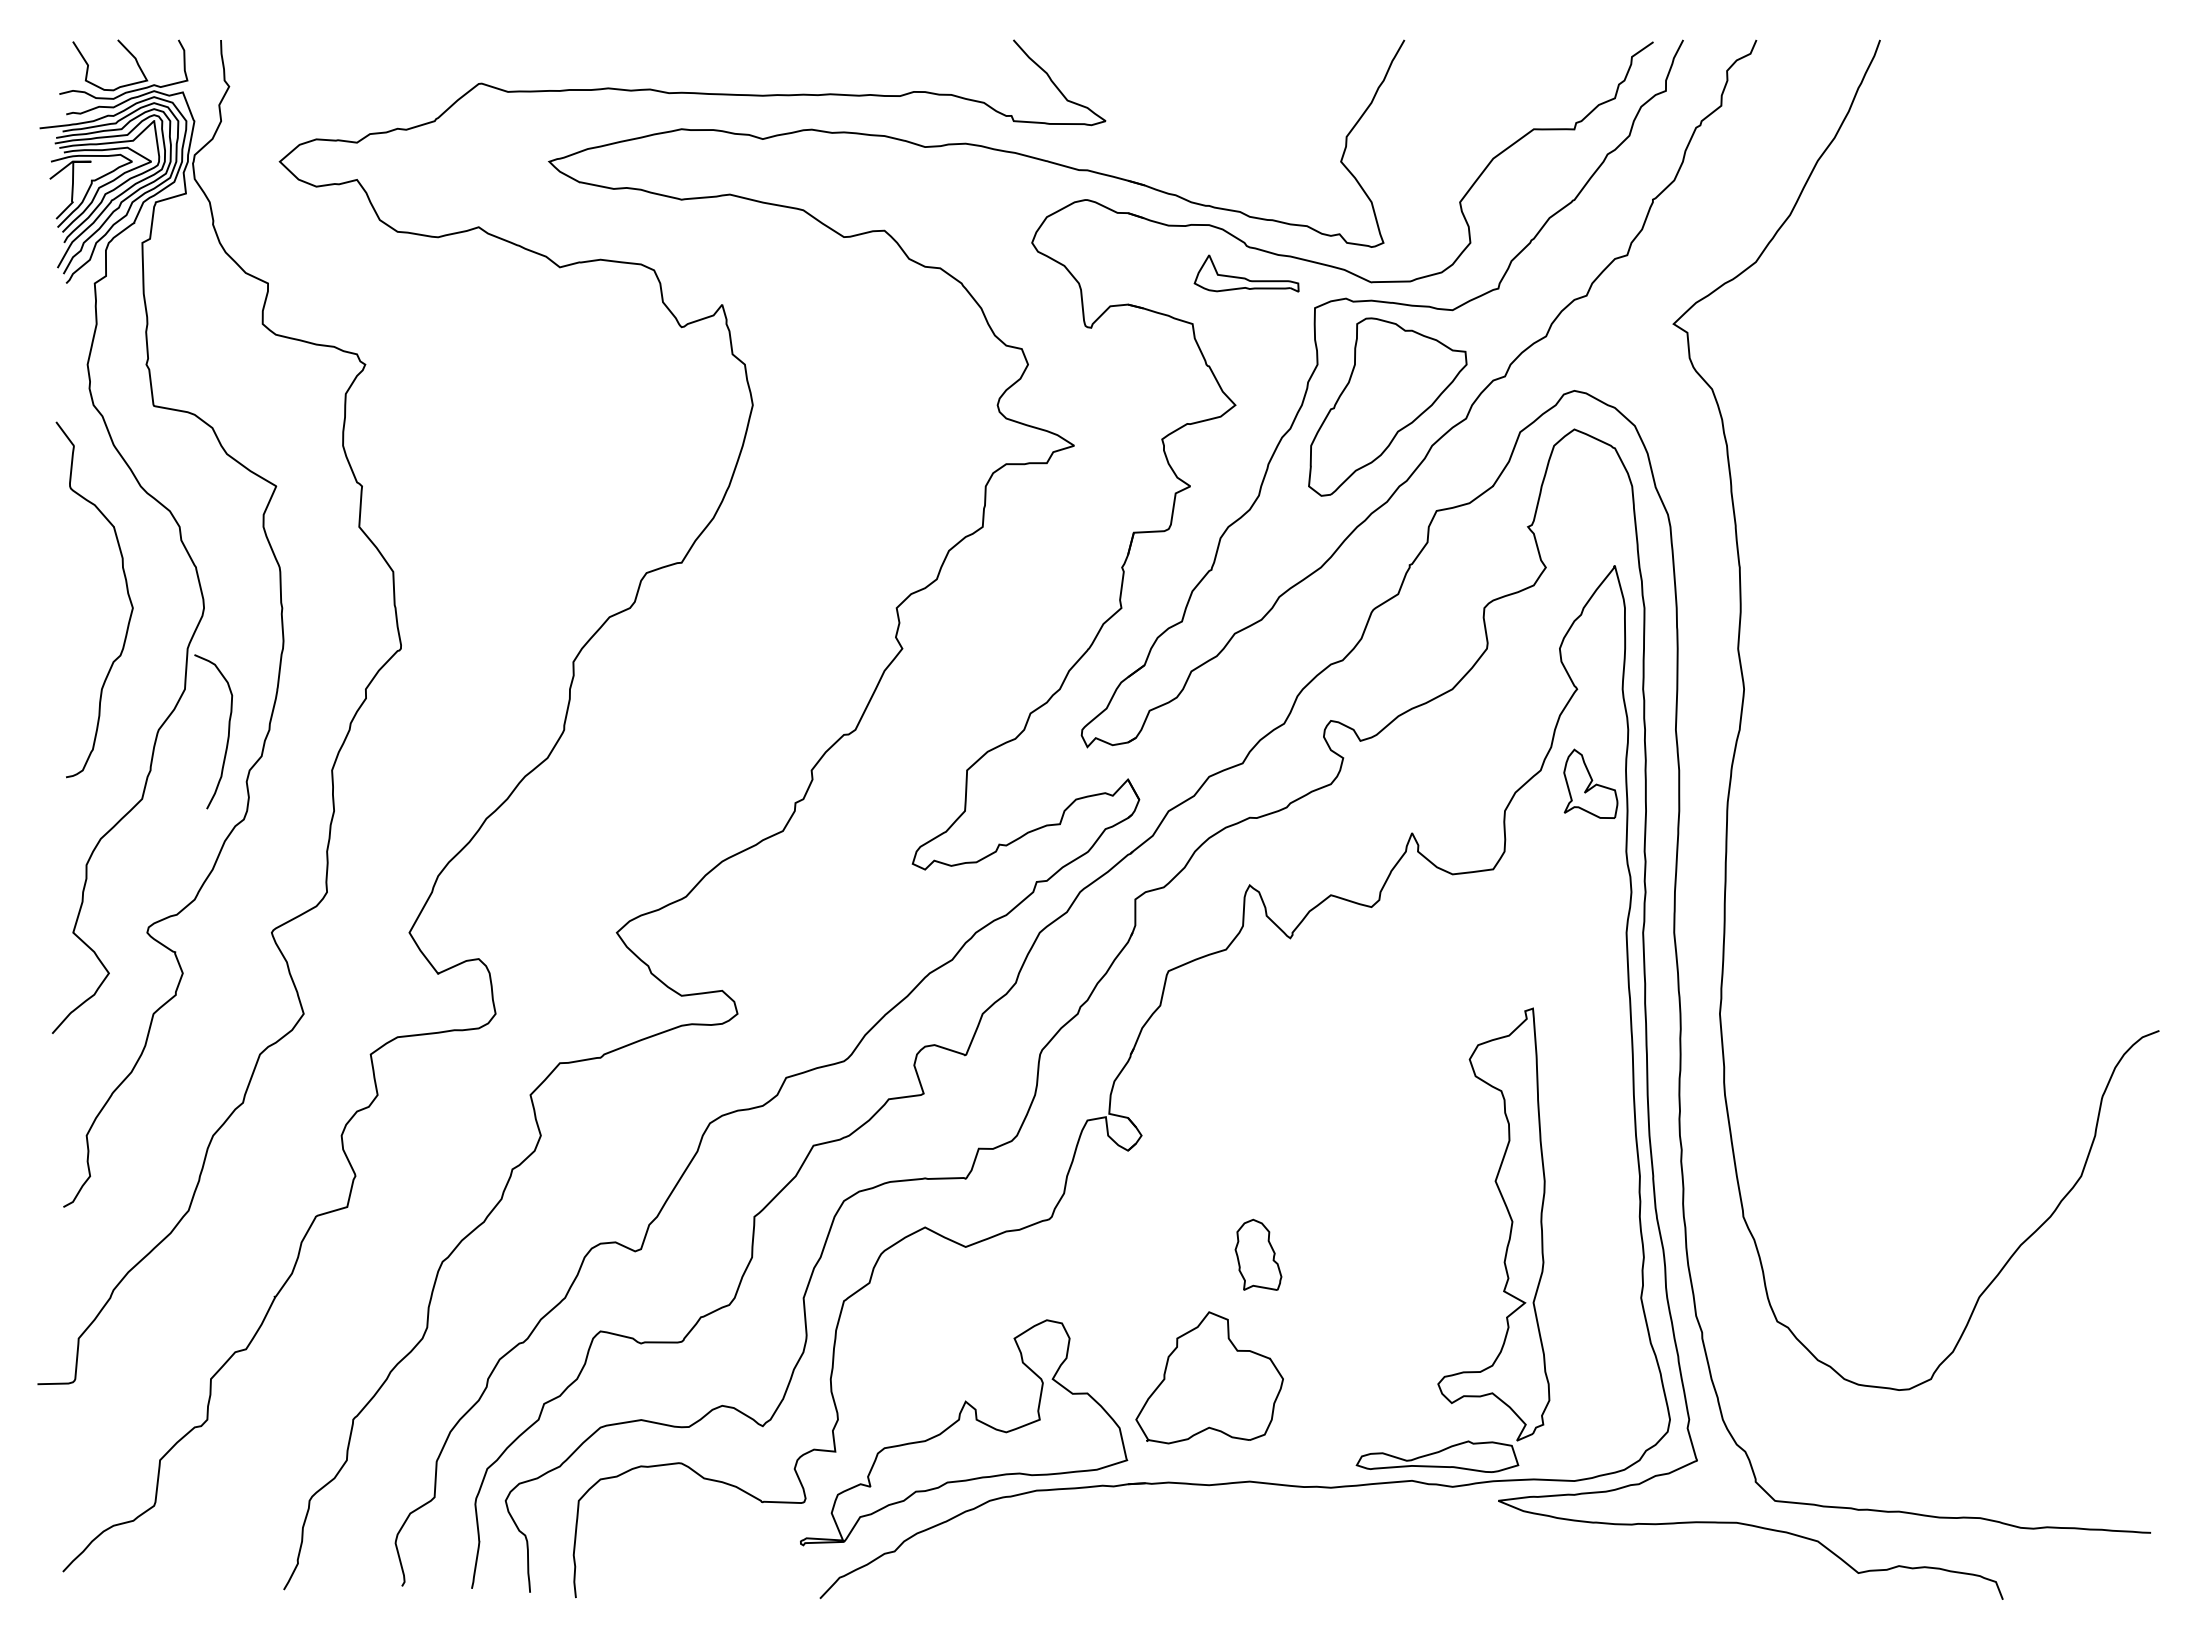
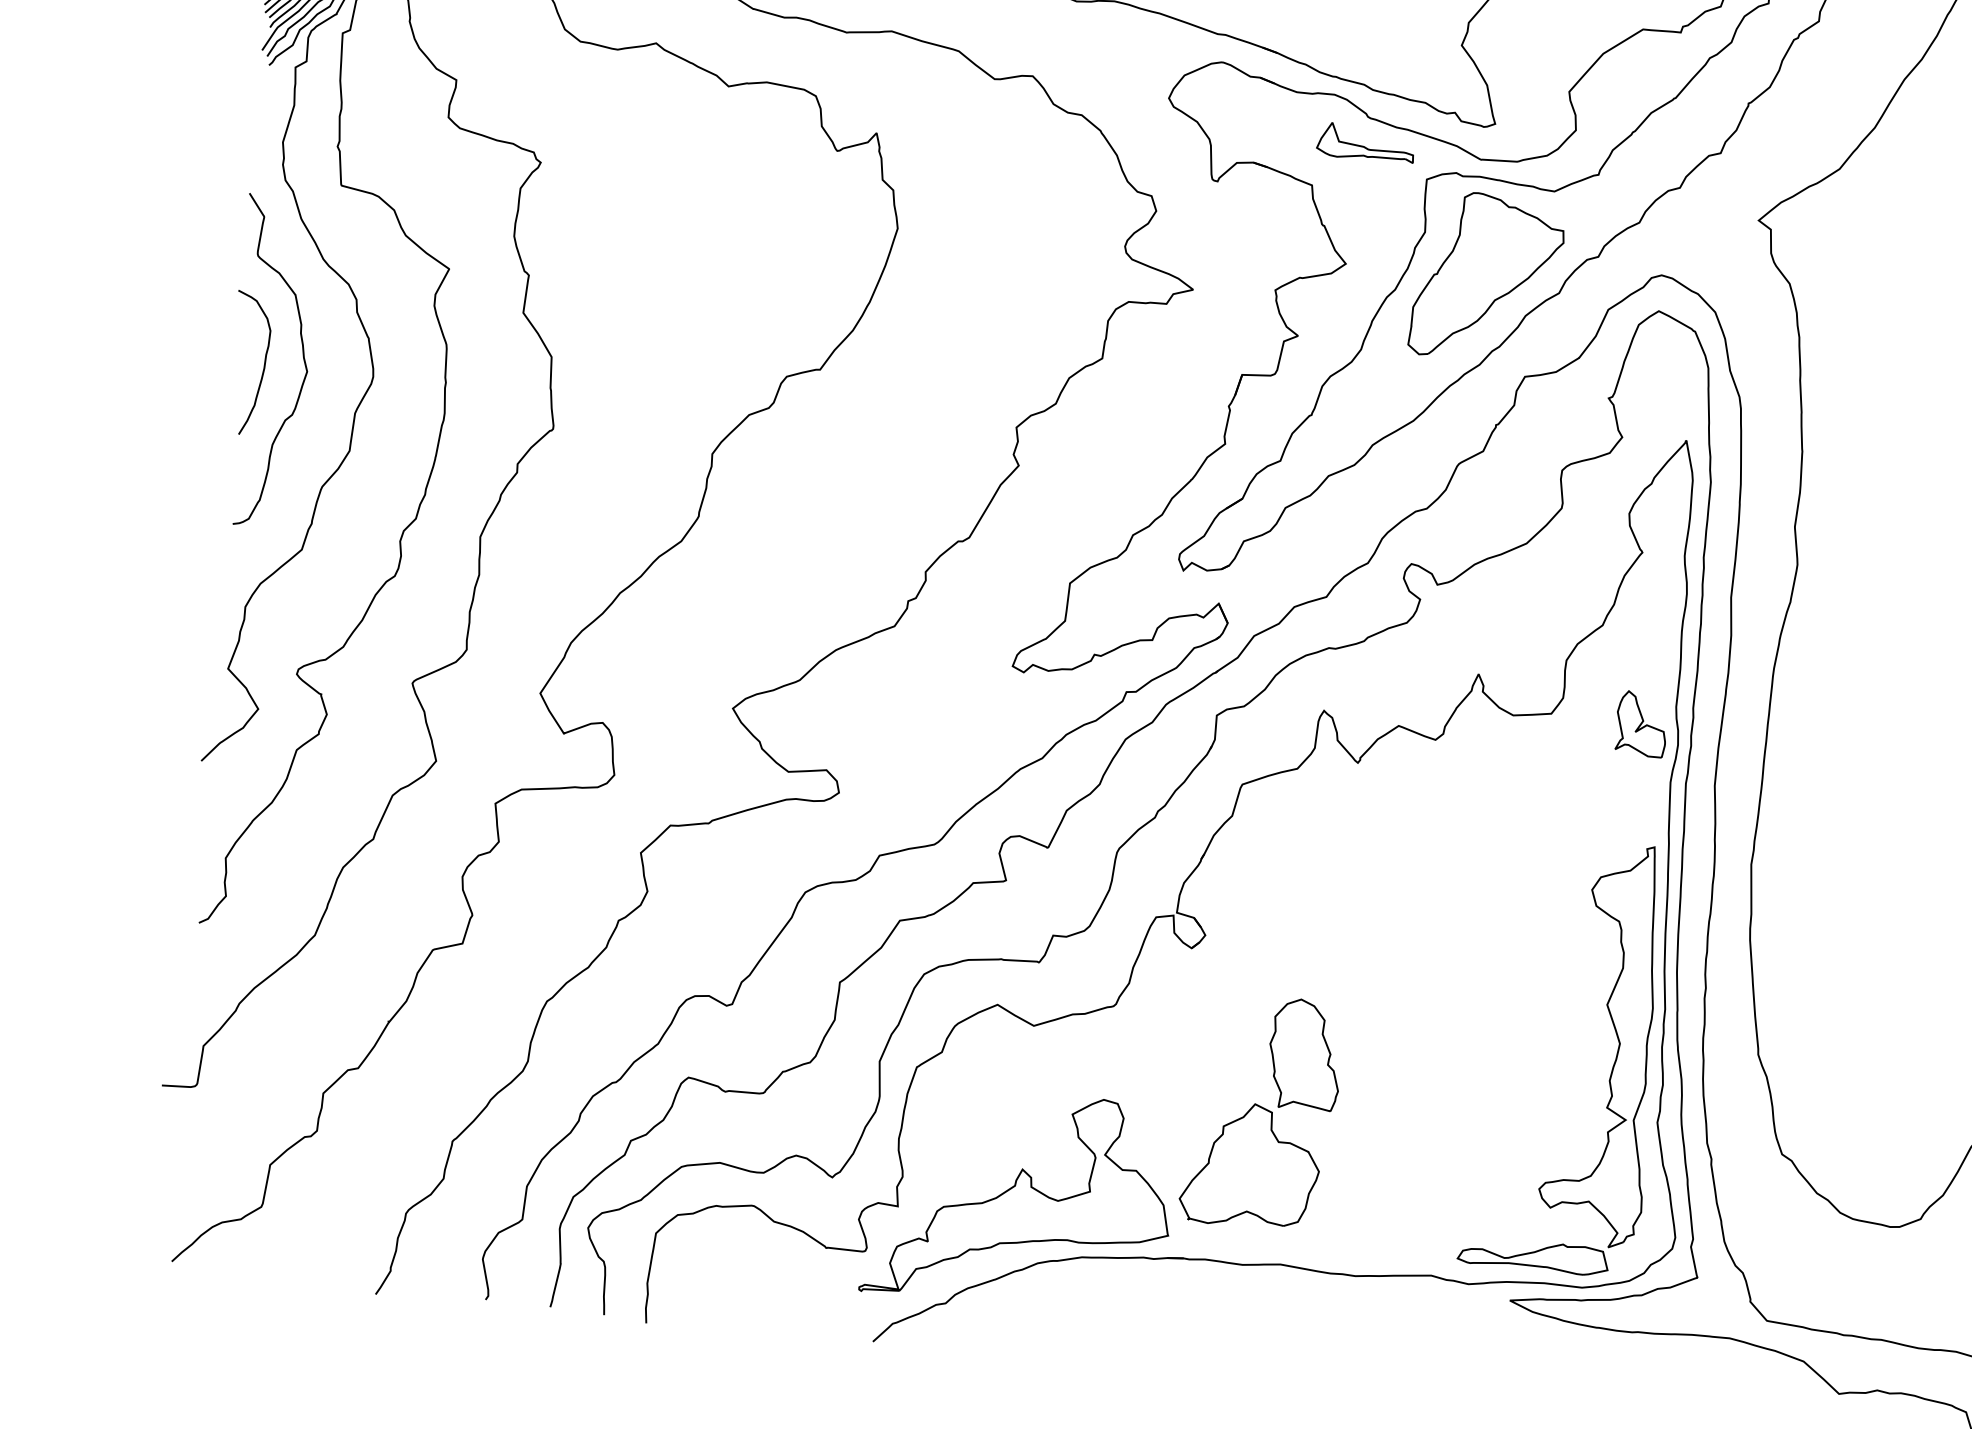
curve: (227, 735) -> (263, 367), moved
part: (1590, 783) -> (1641, 723), moved
part: (1505, 1251) -> (1611, 1070), moved
part: (1258, 1254) -> (1305, 1054), size x1.67

